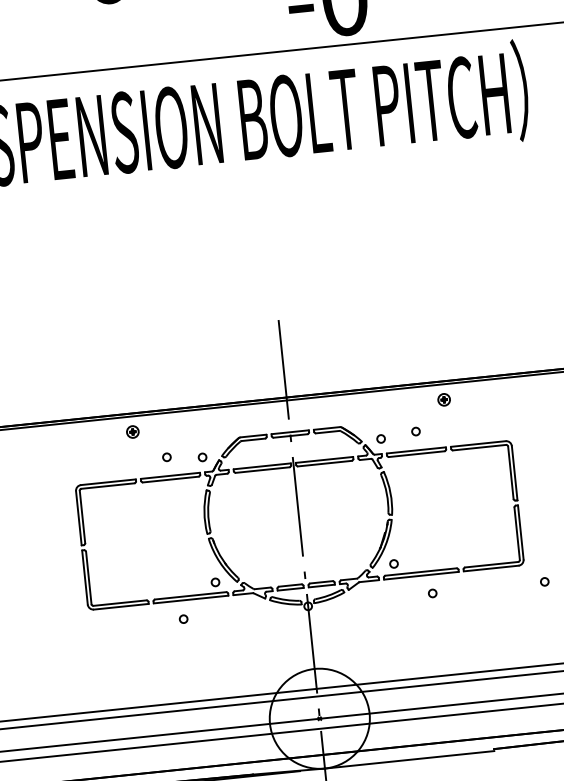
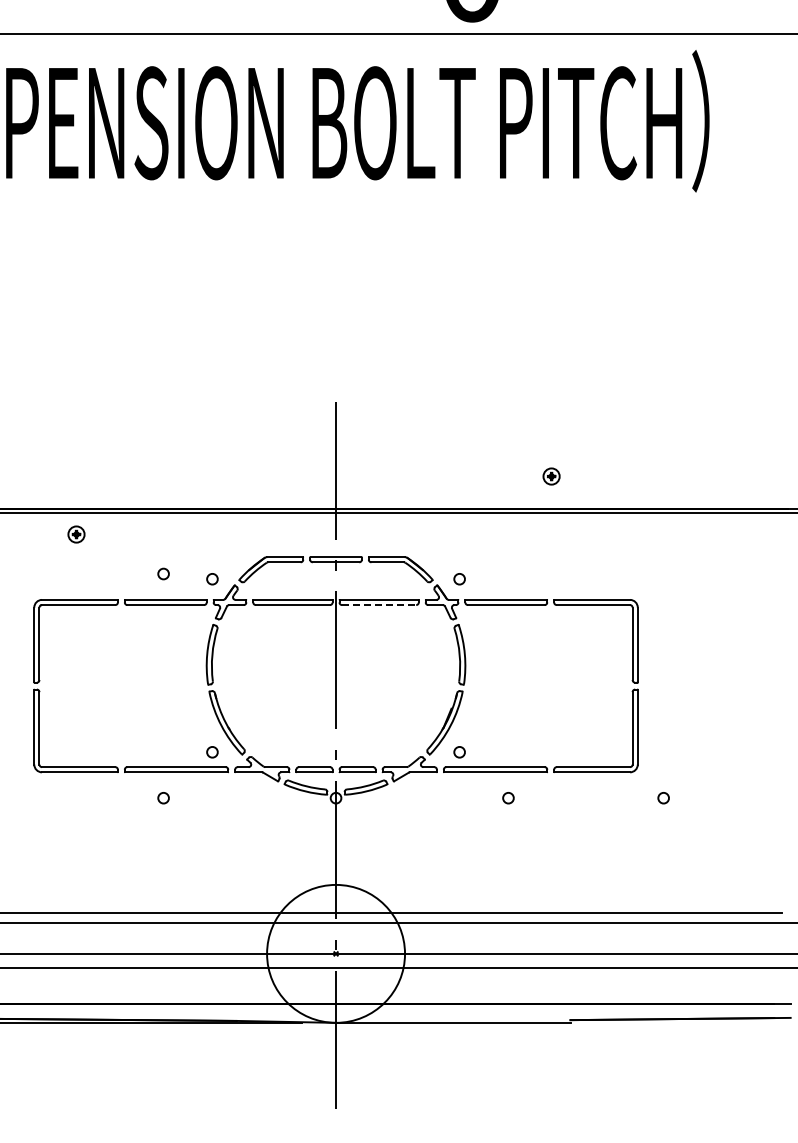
part: (444, 399) -> (551, 476), moved
part: (132, 431) -> (76, 534), moved
circle: (415, 431) -> (508, 573), removed
line: (325, 463) -> (379, 605), solid -> dashed

